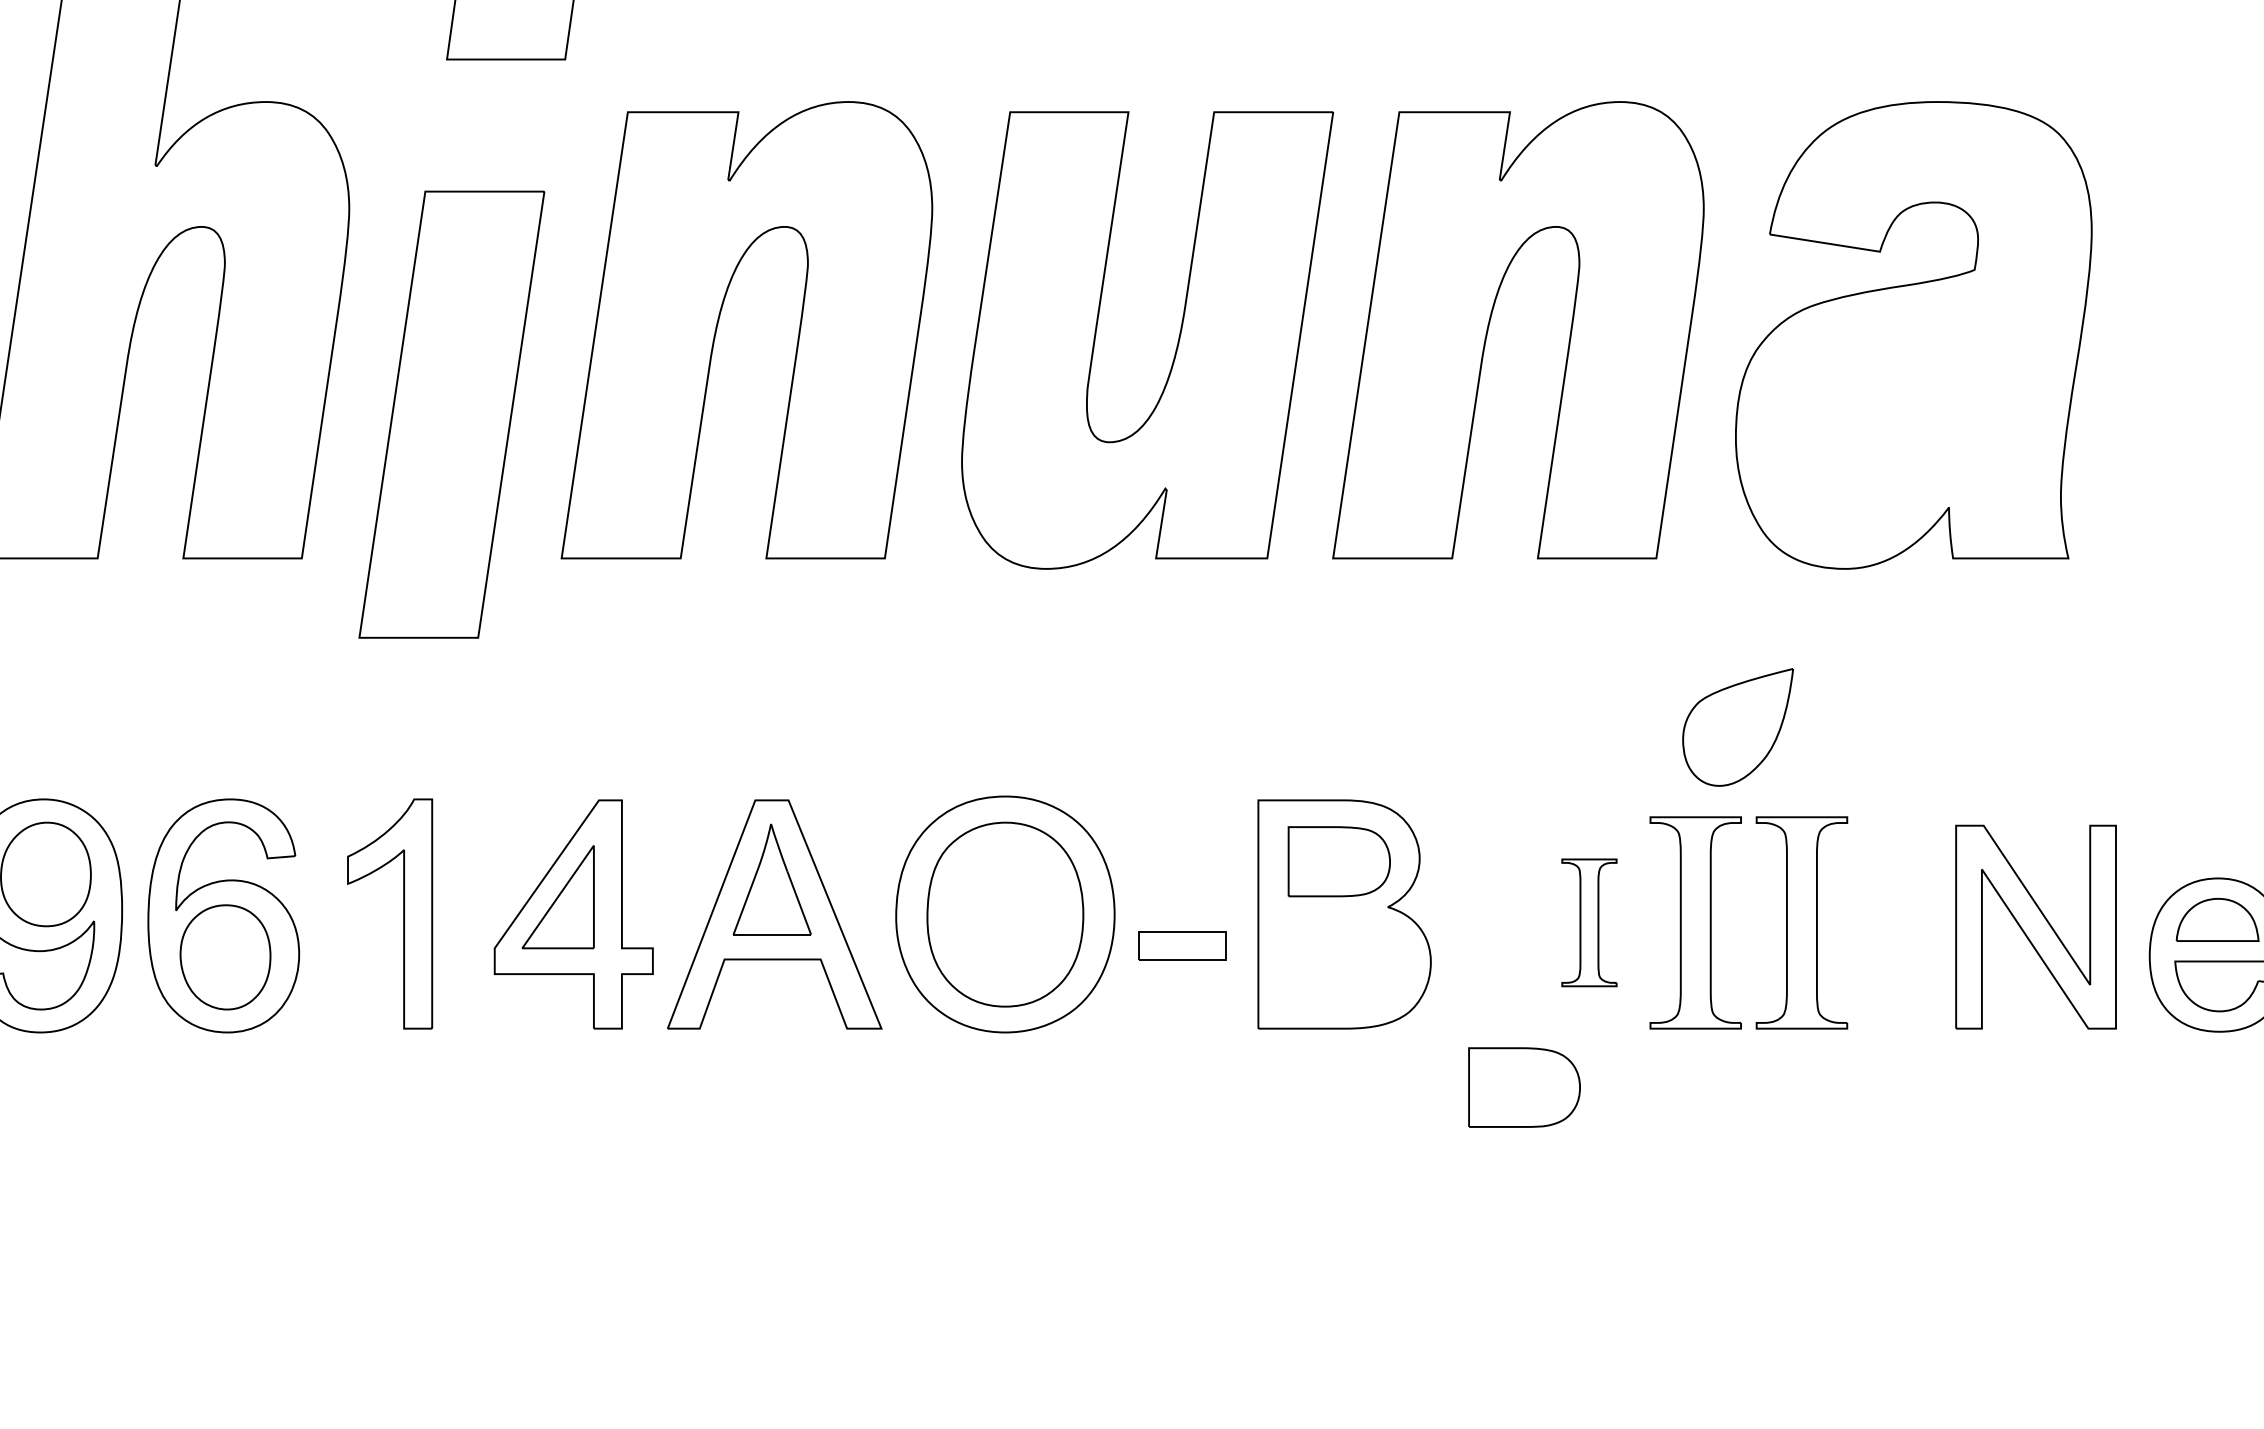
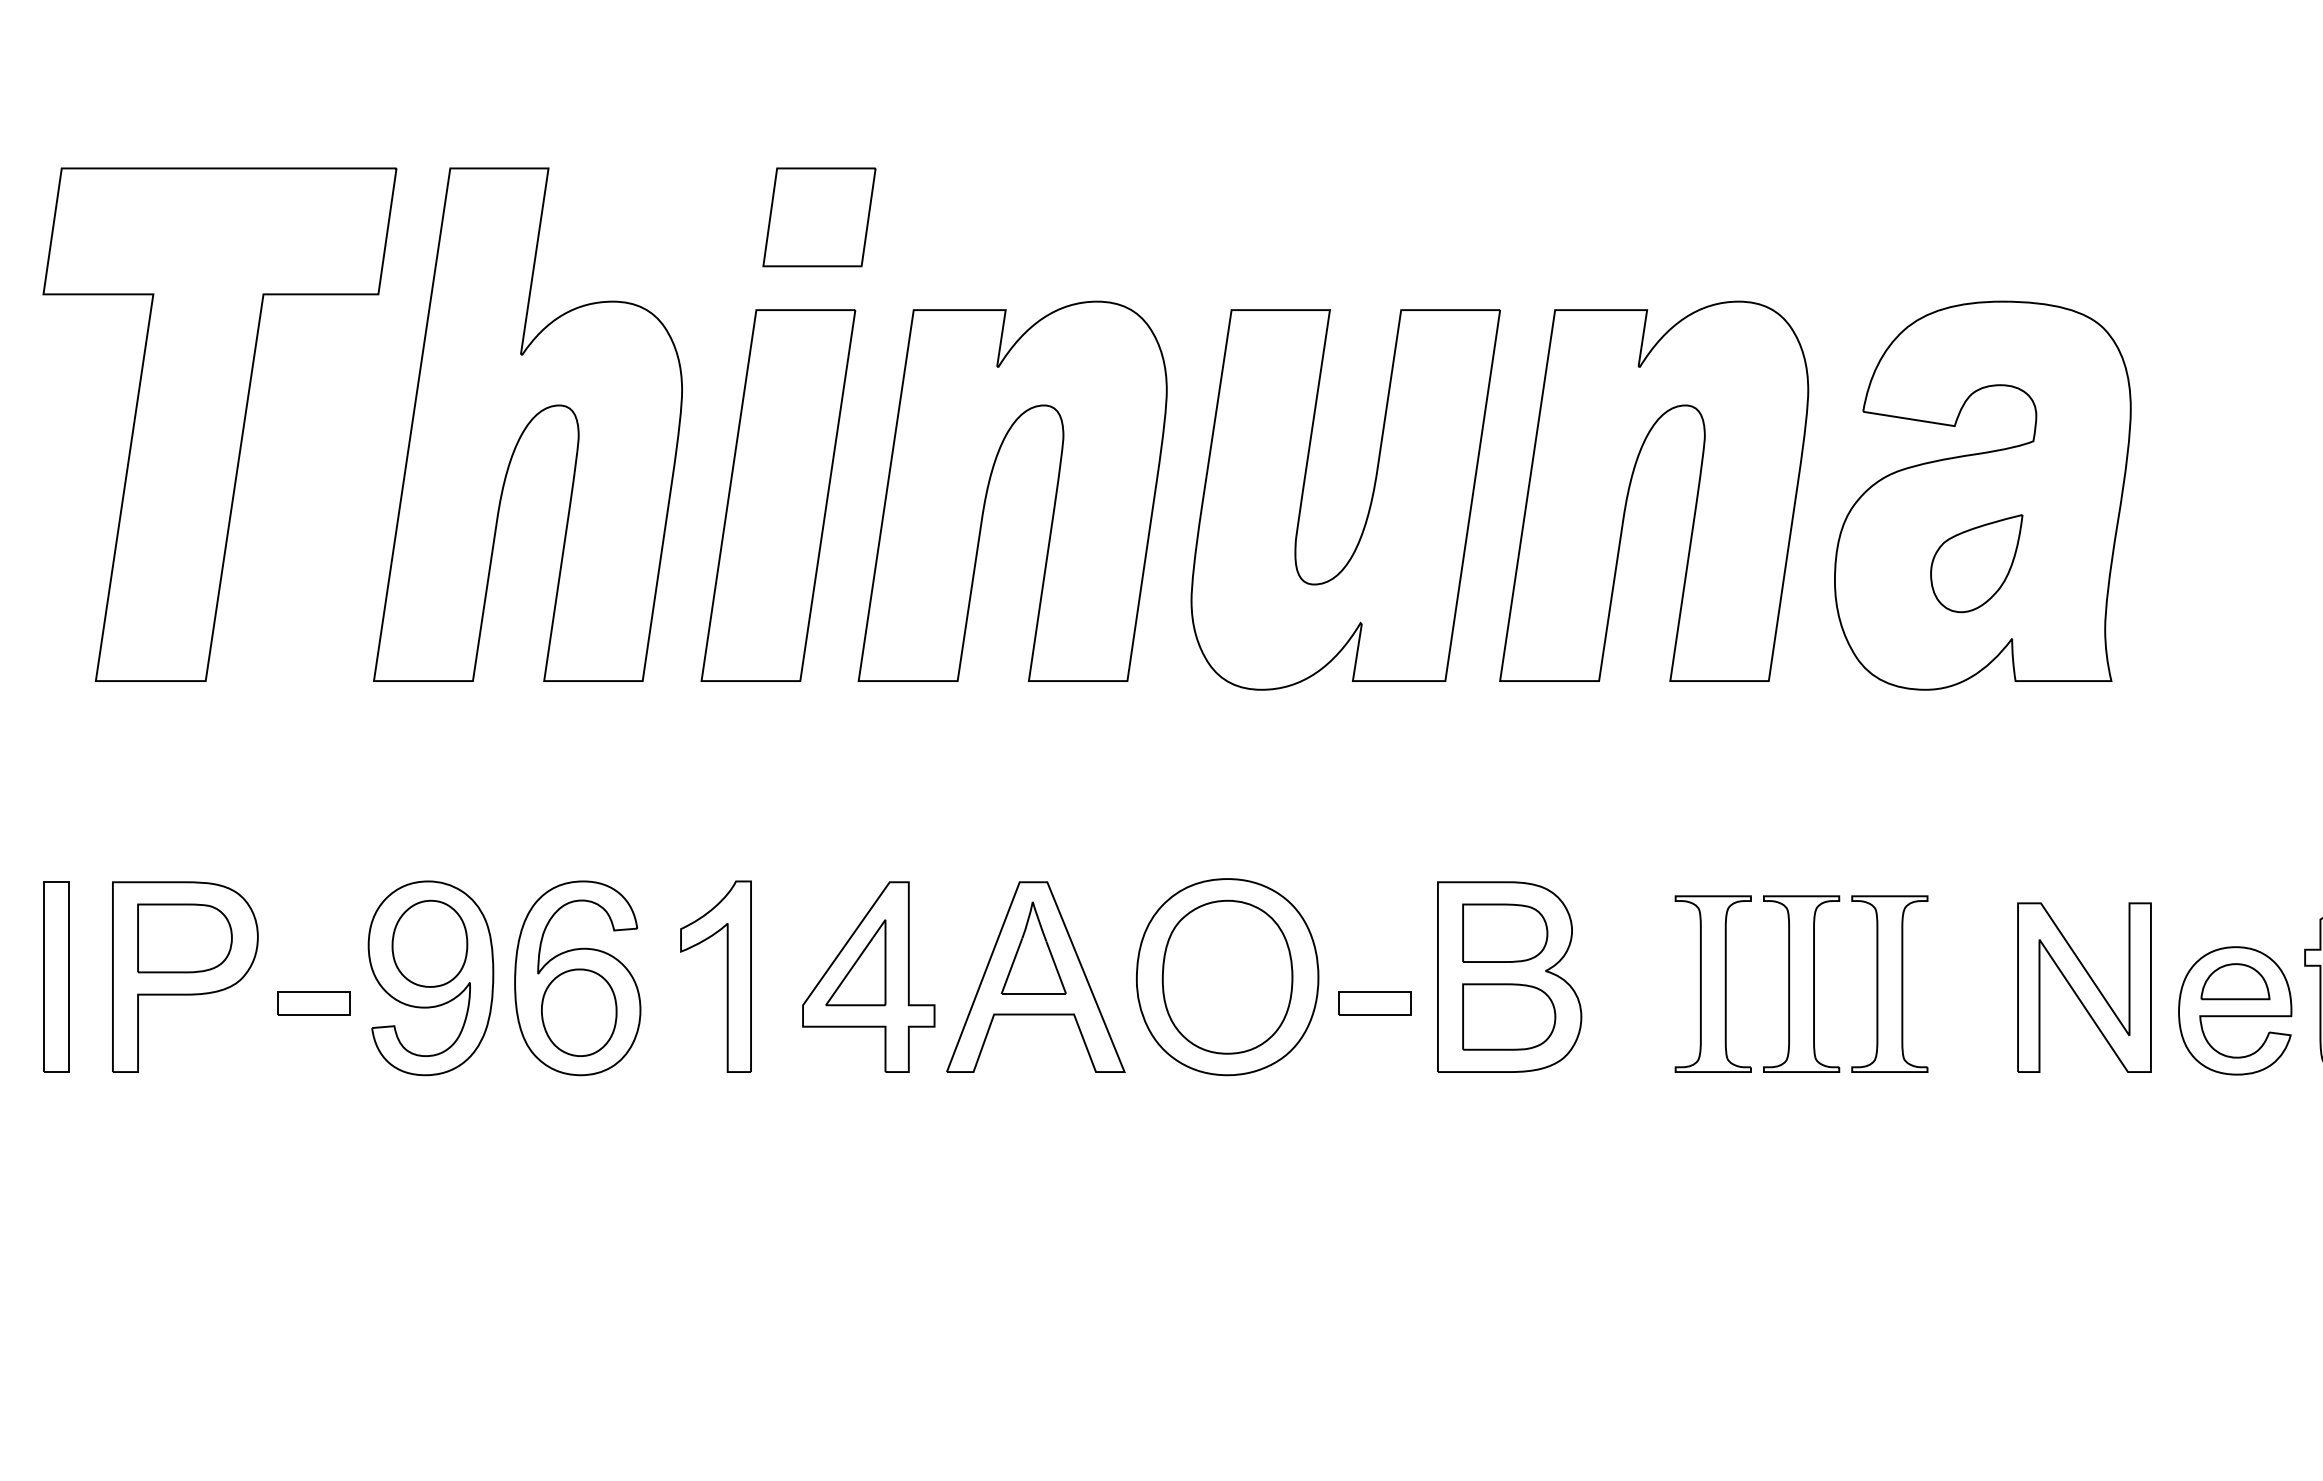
part: (451, 414) -> (778, 495), moved
part: (1737, 727) -> (1976, 563), moved
part: (1588, 922) -> (1712, 983), size x1.67
part: (1524, 1086) -> (1509, 1016), moved

